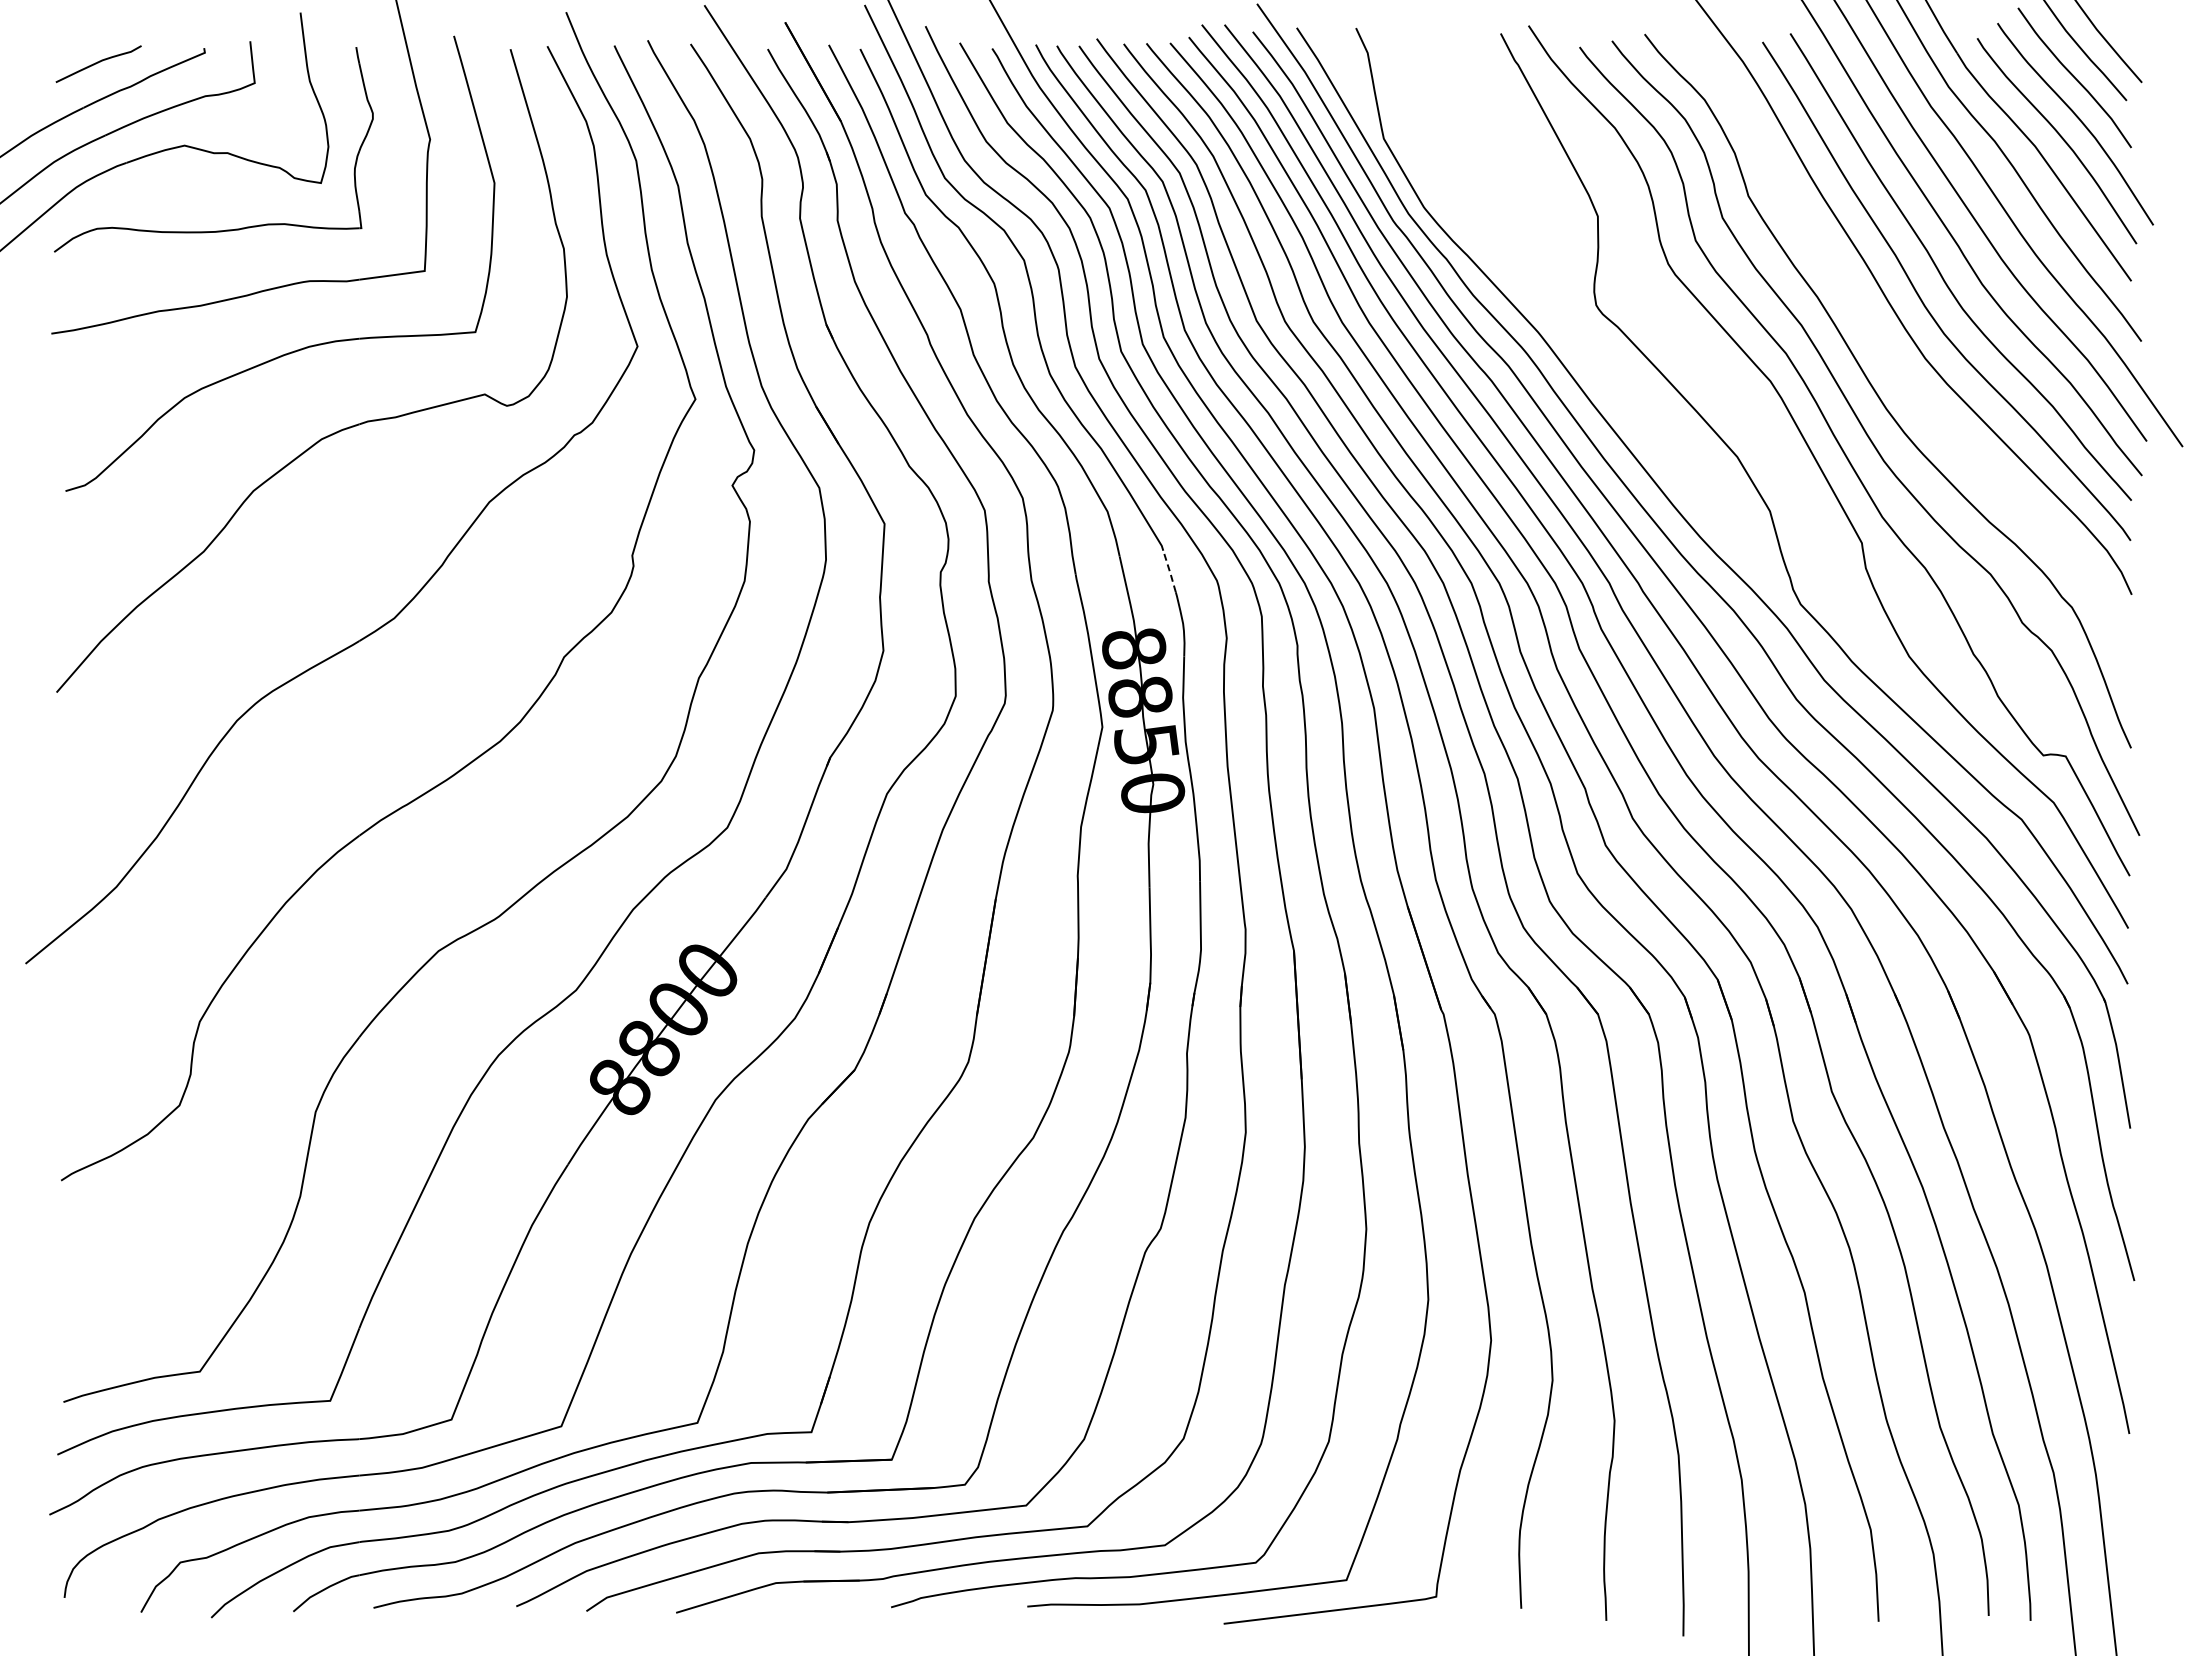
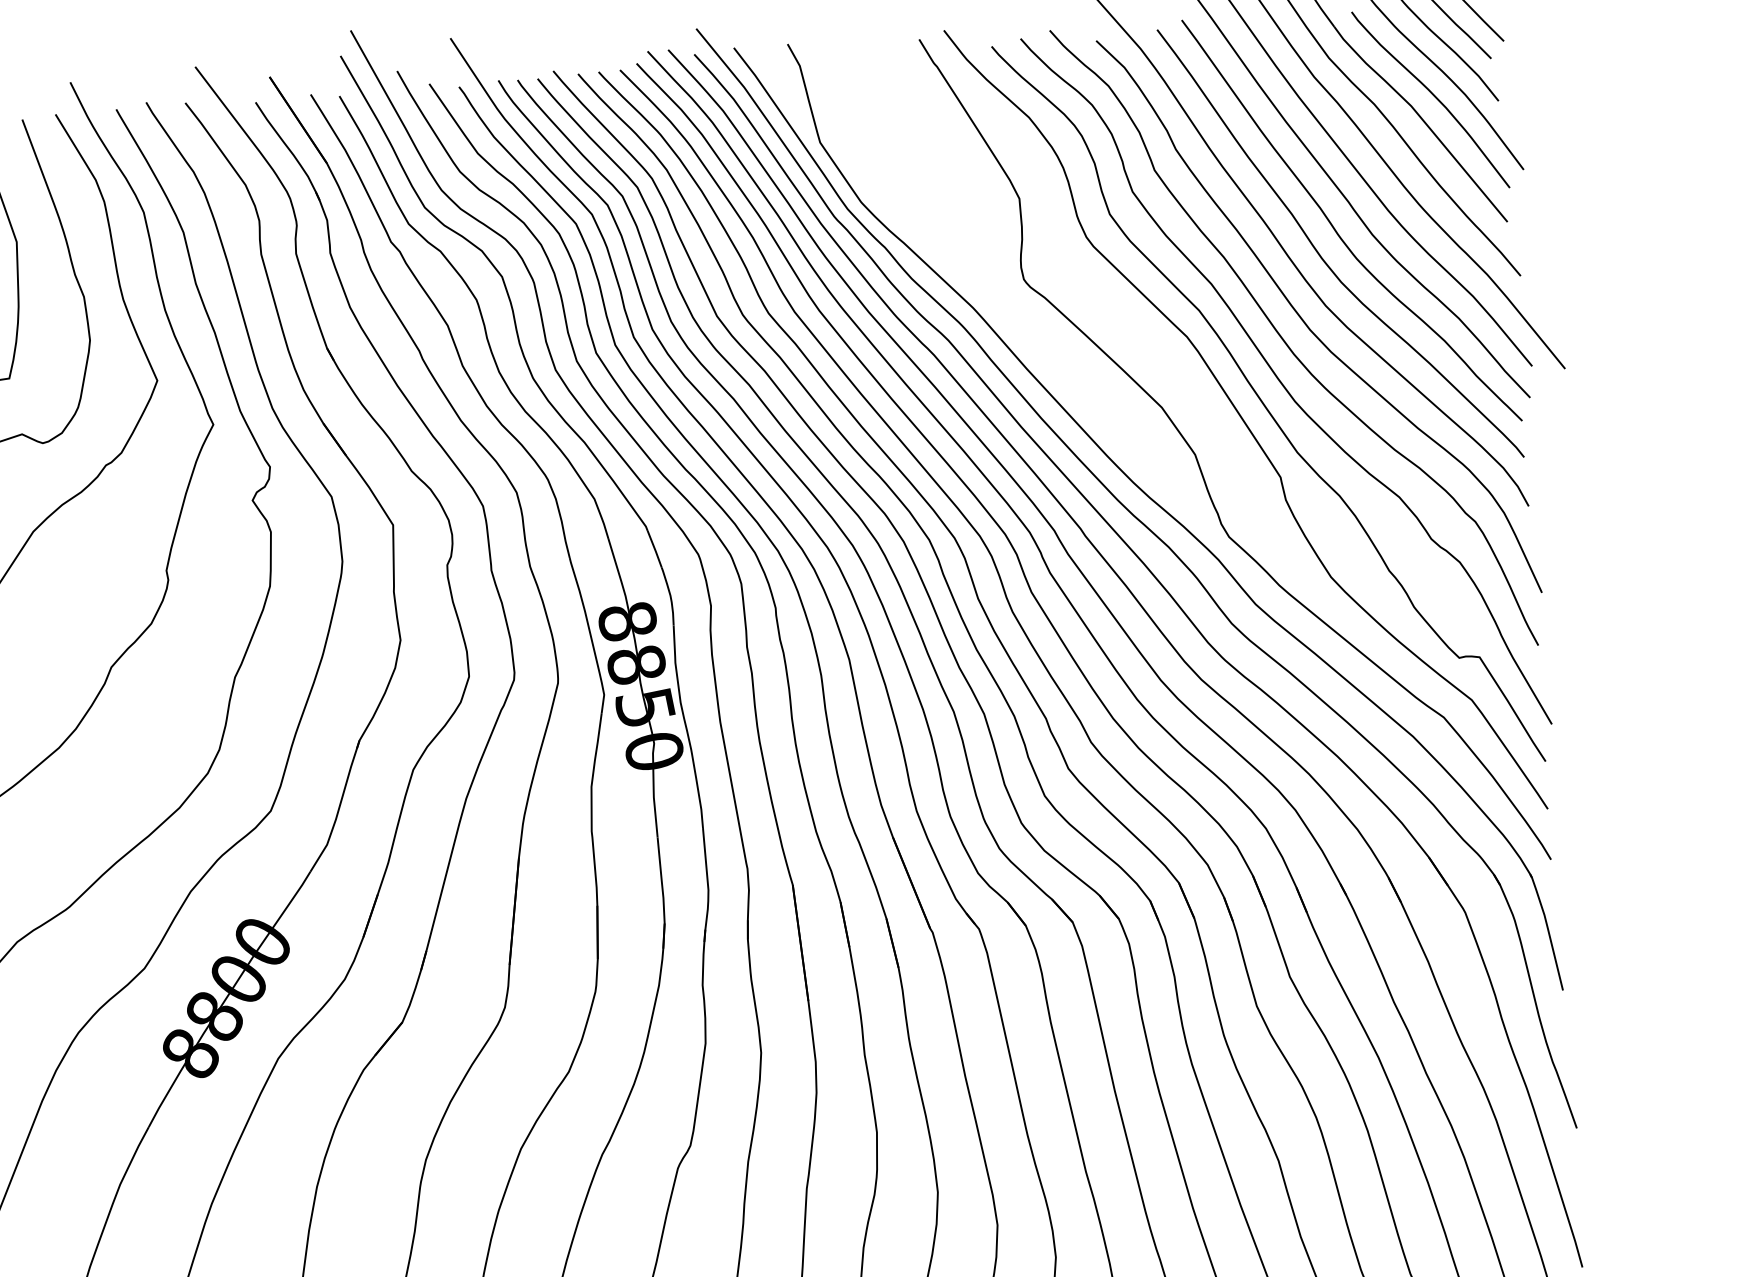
curve: (1903, 377) -> (1307, 324), added
line: (1169, 571) -> (654, 549), dashed -> solid

